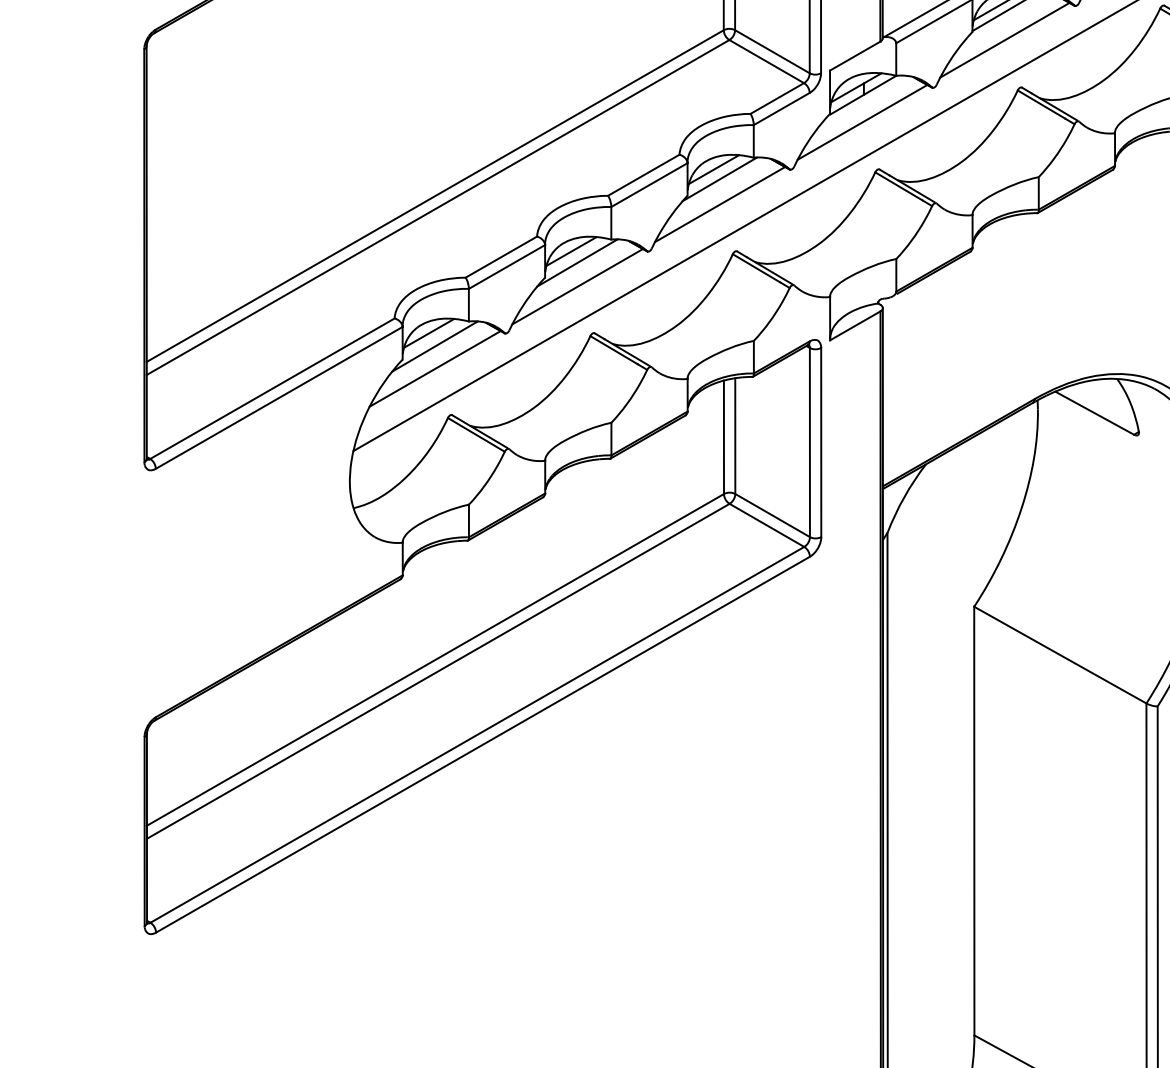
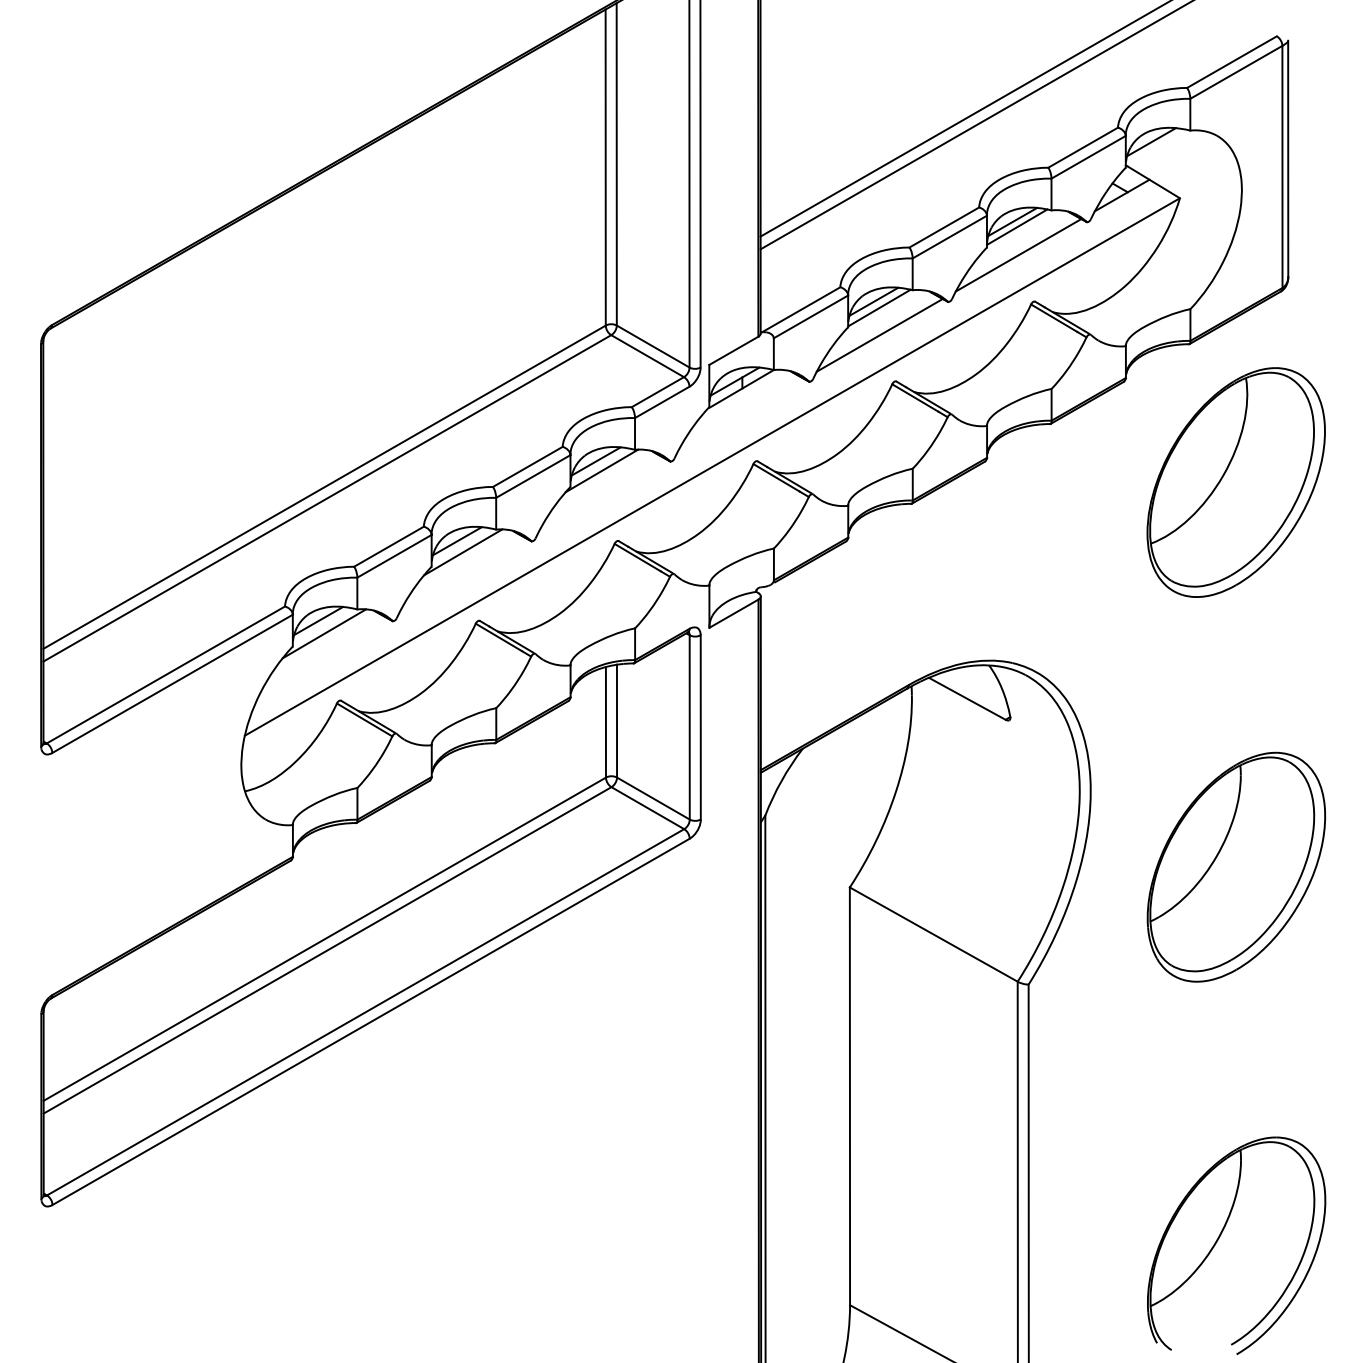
line: (862, 121) -> (740, 414), removed
line: (719, 204) -> (601, 495), removed
line: (577, 286) -> (463, 575), removed
line: (435, 368) -> (324, 655), removed

